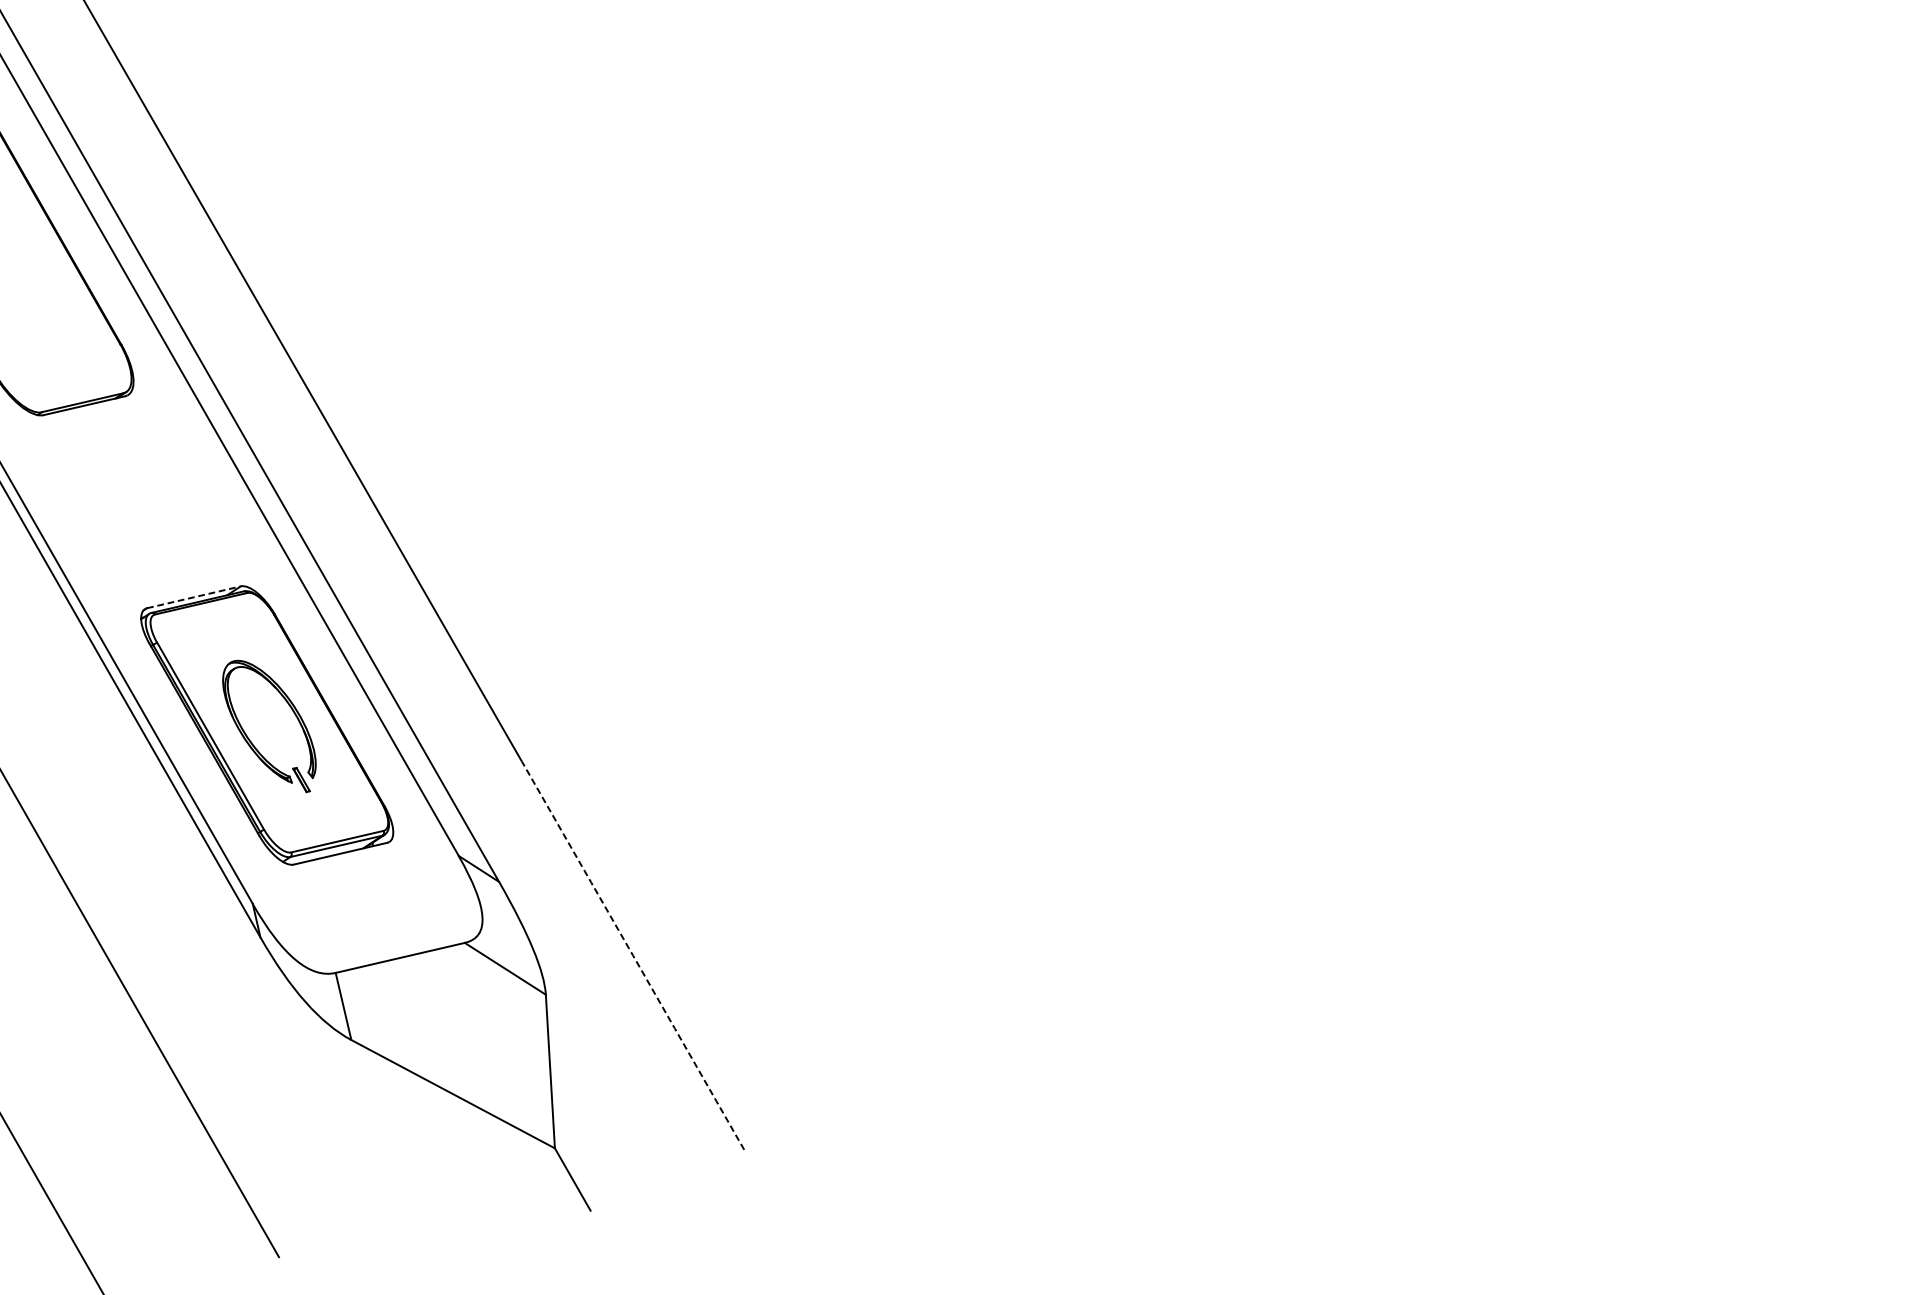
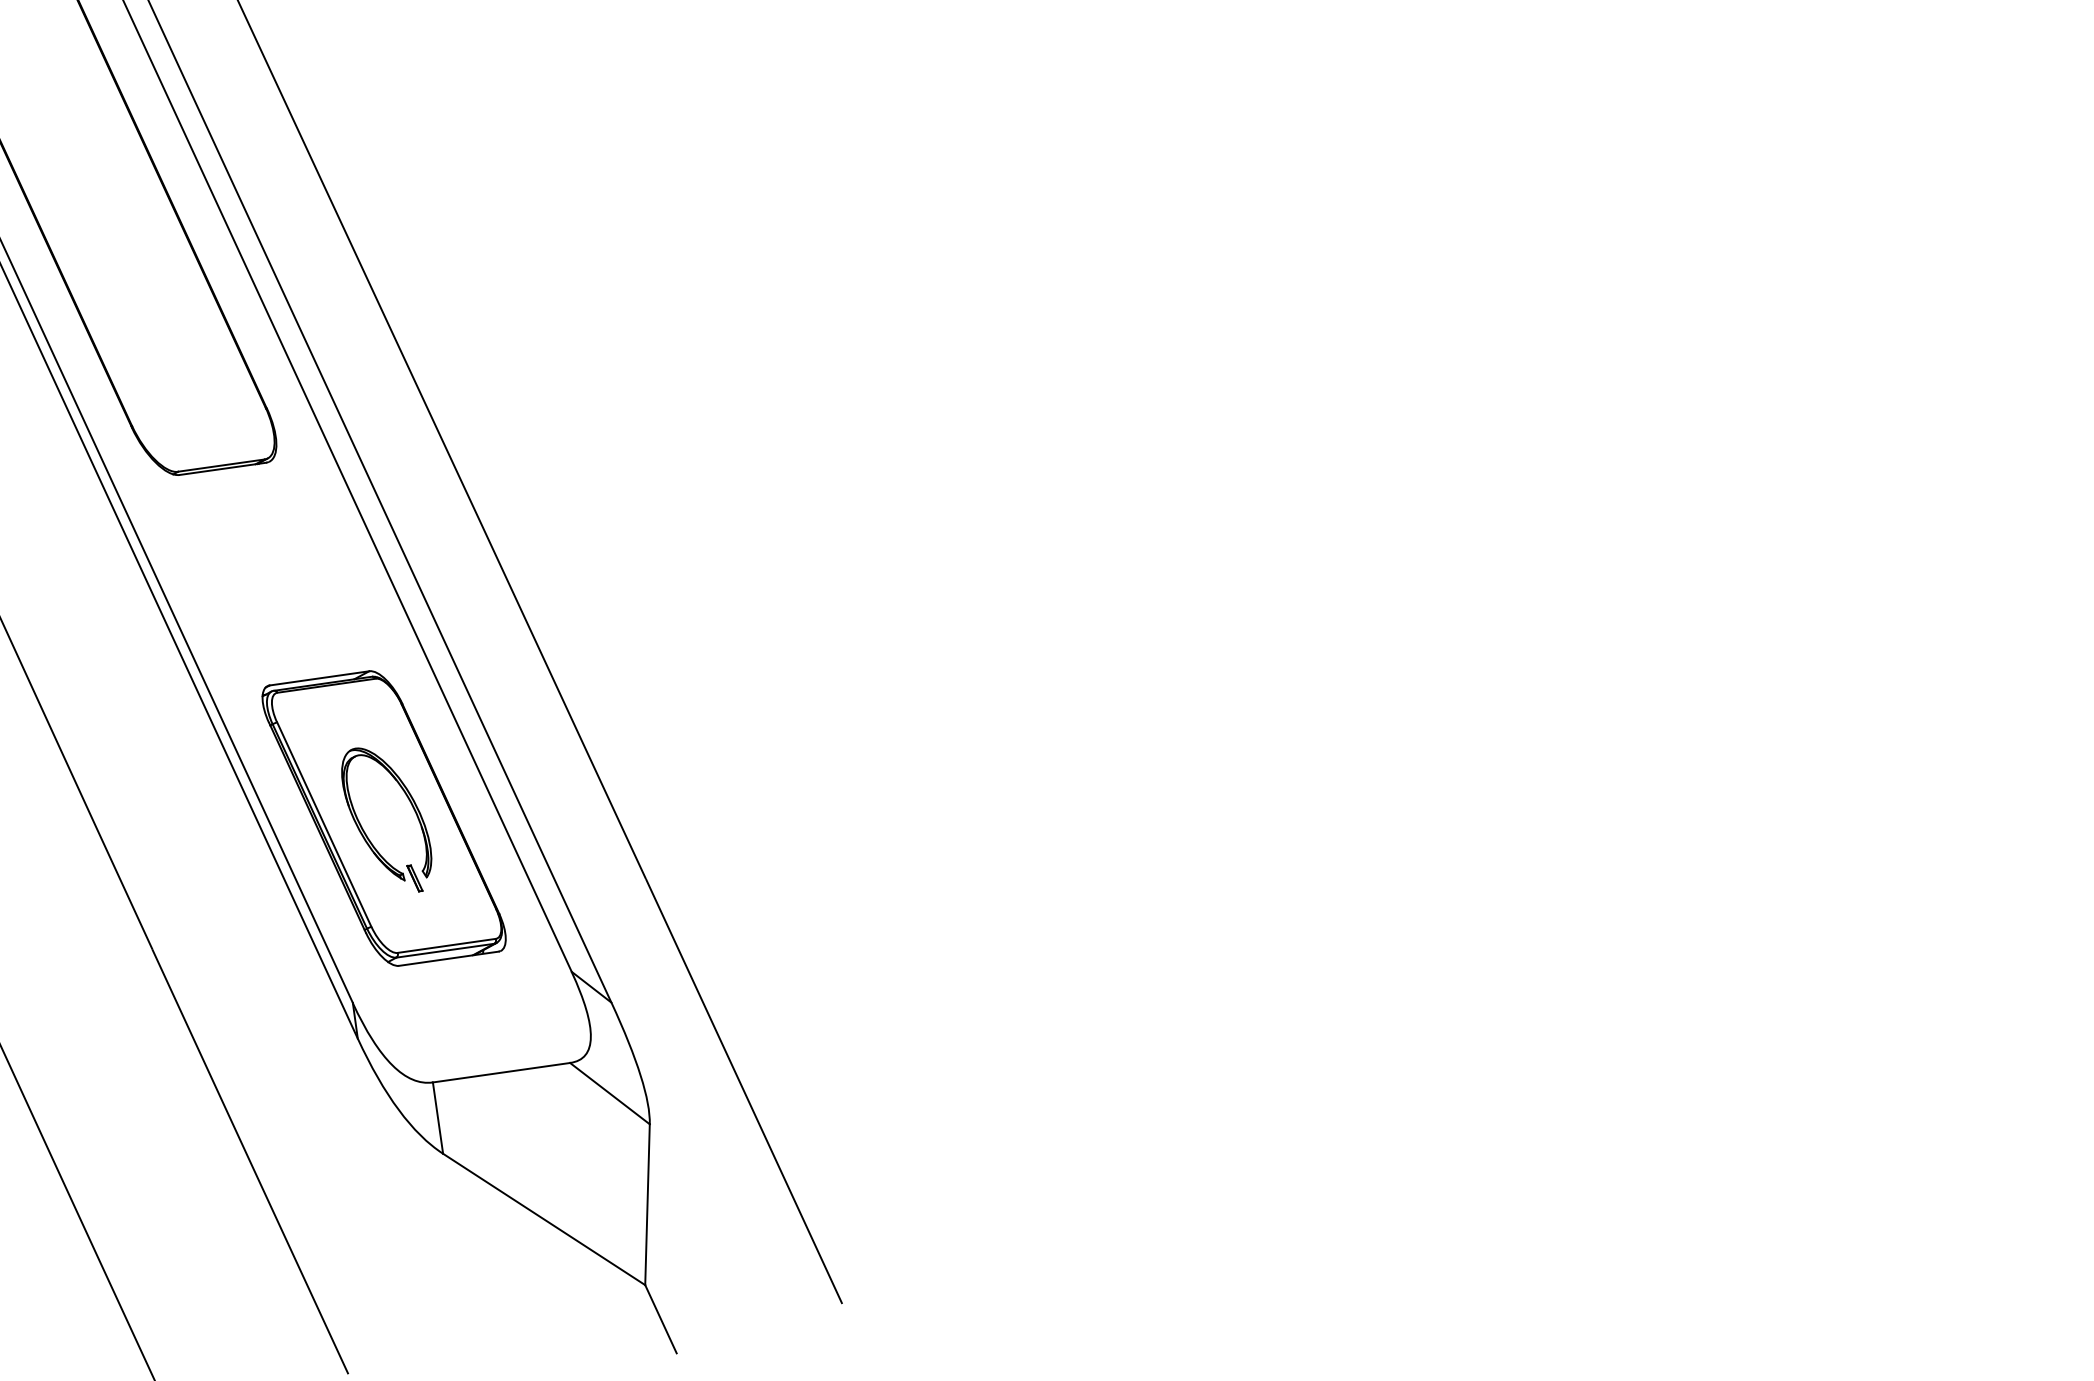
line: (193, 597) -> (319, 678), dashed -> solid
arc: (633, 955) -> (744, 1091), dashed -> solid

